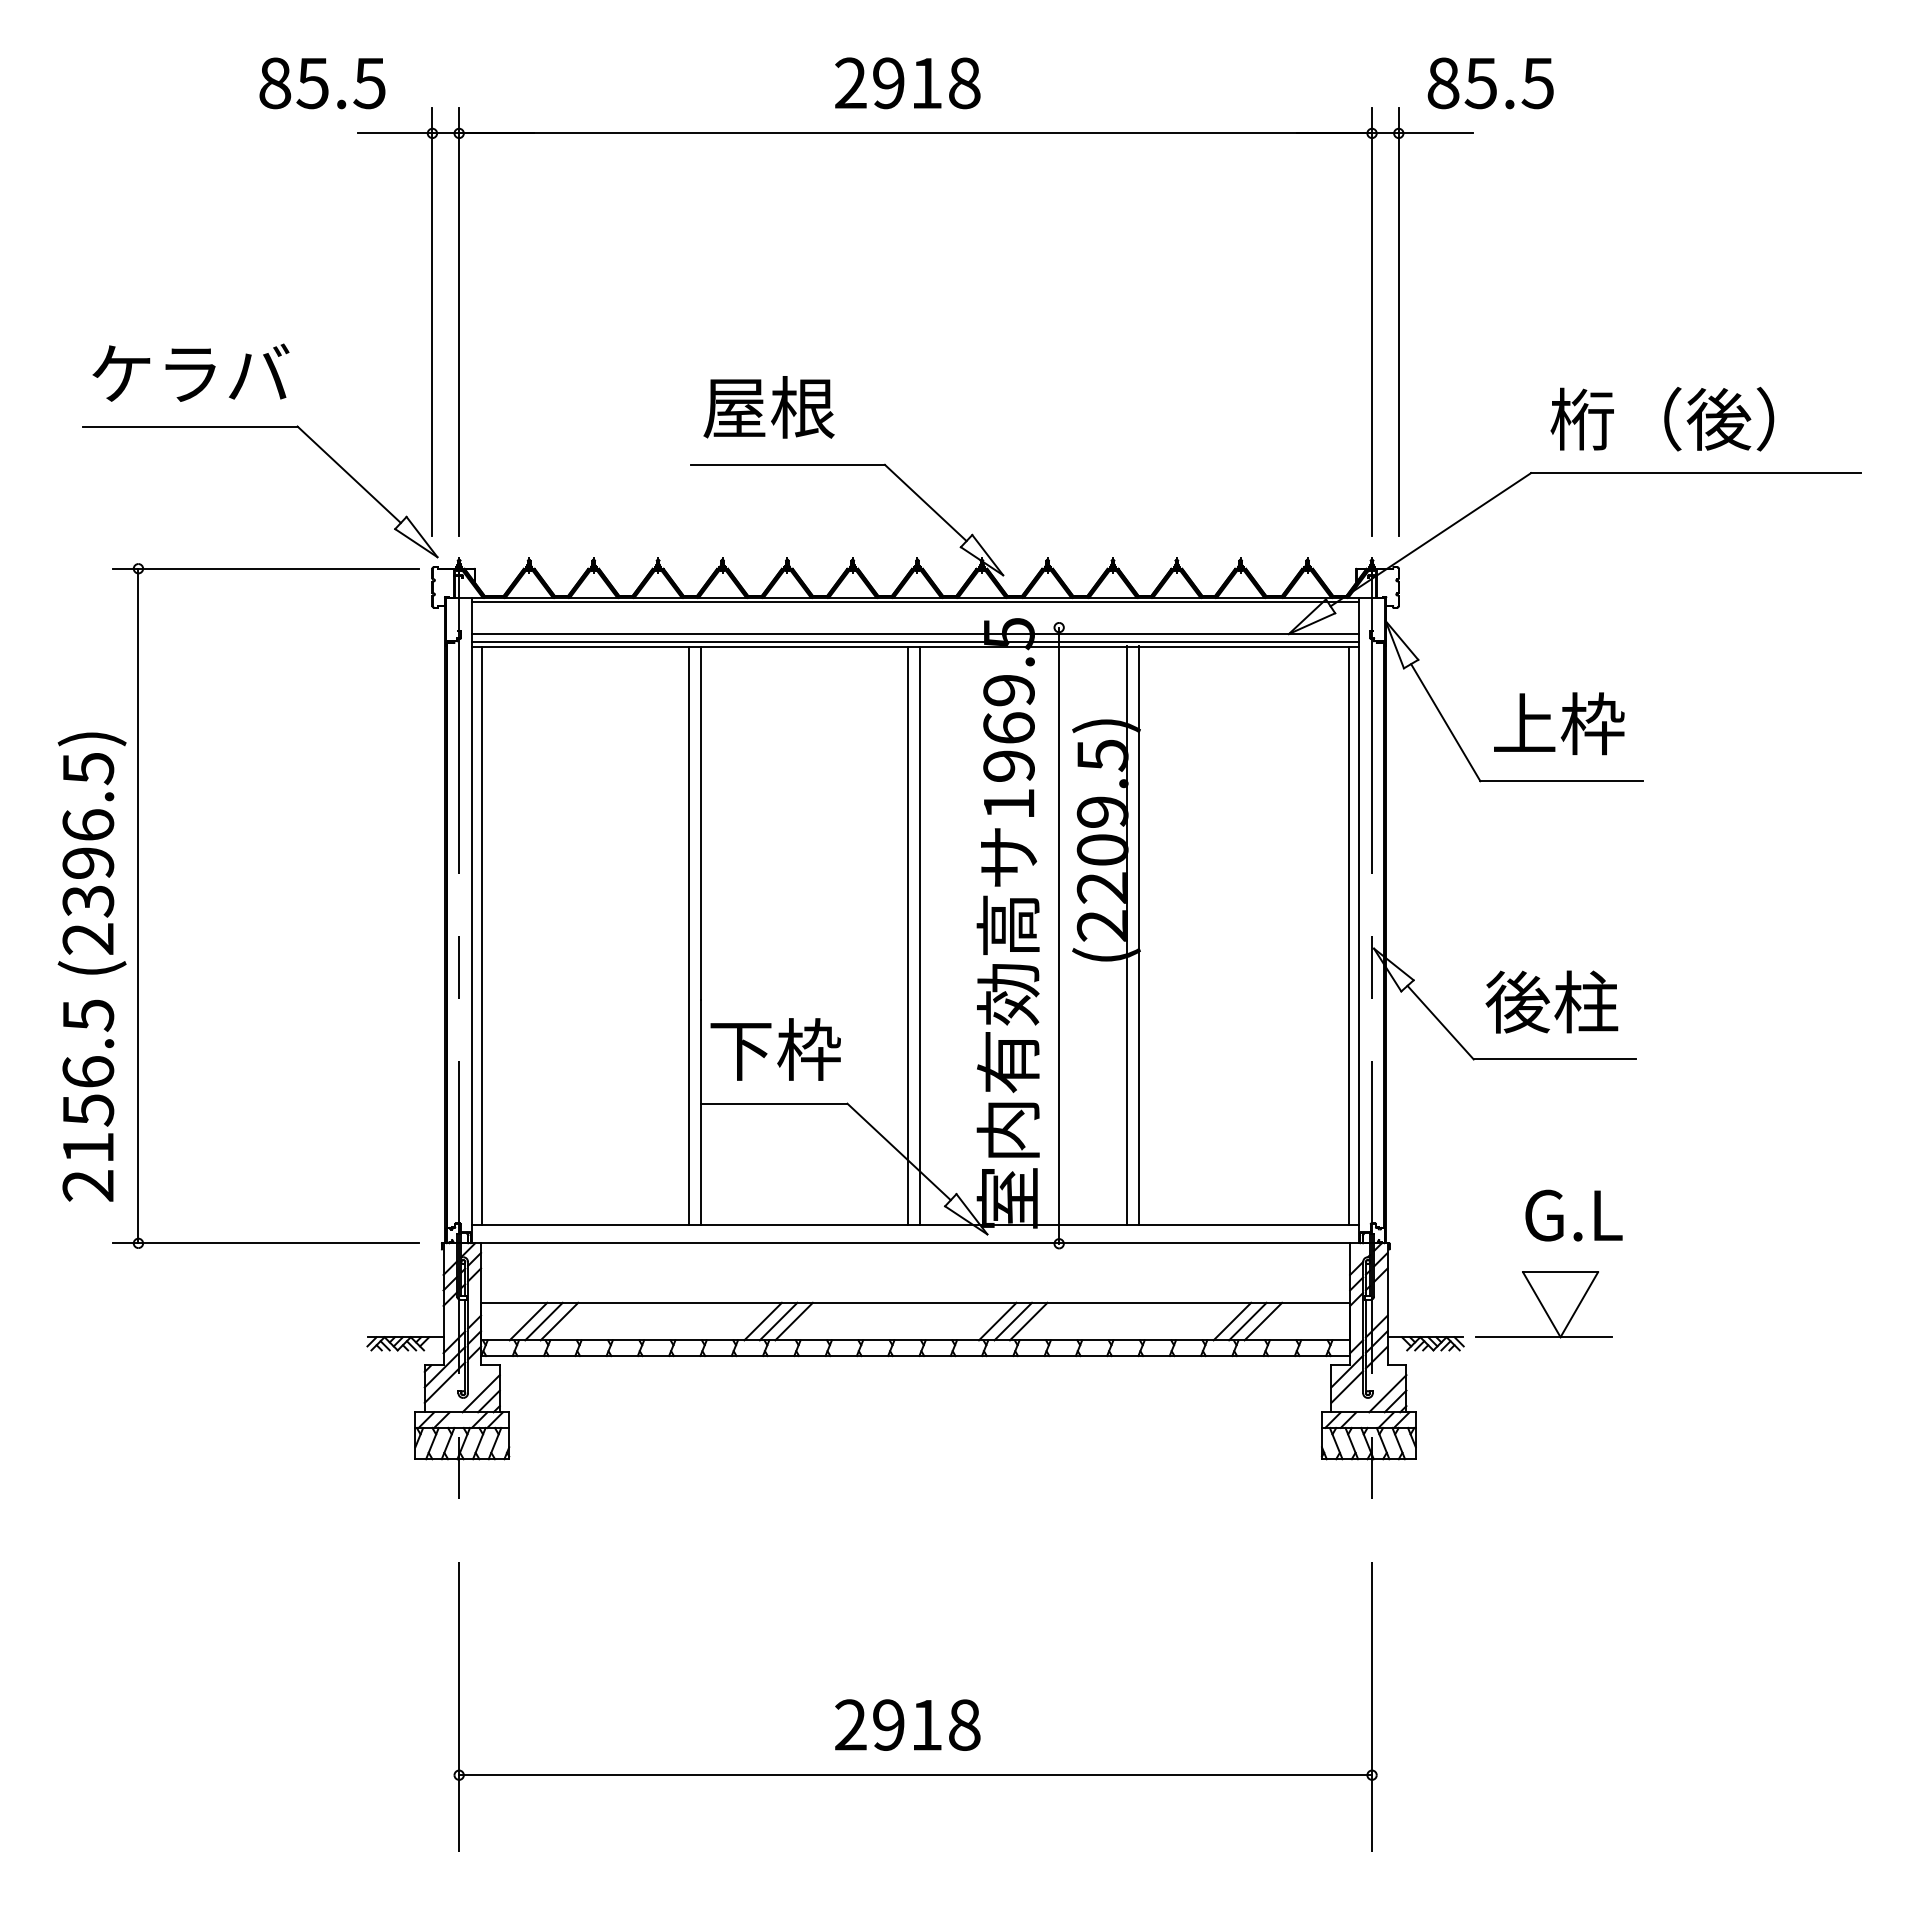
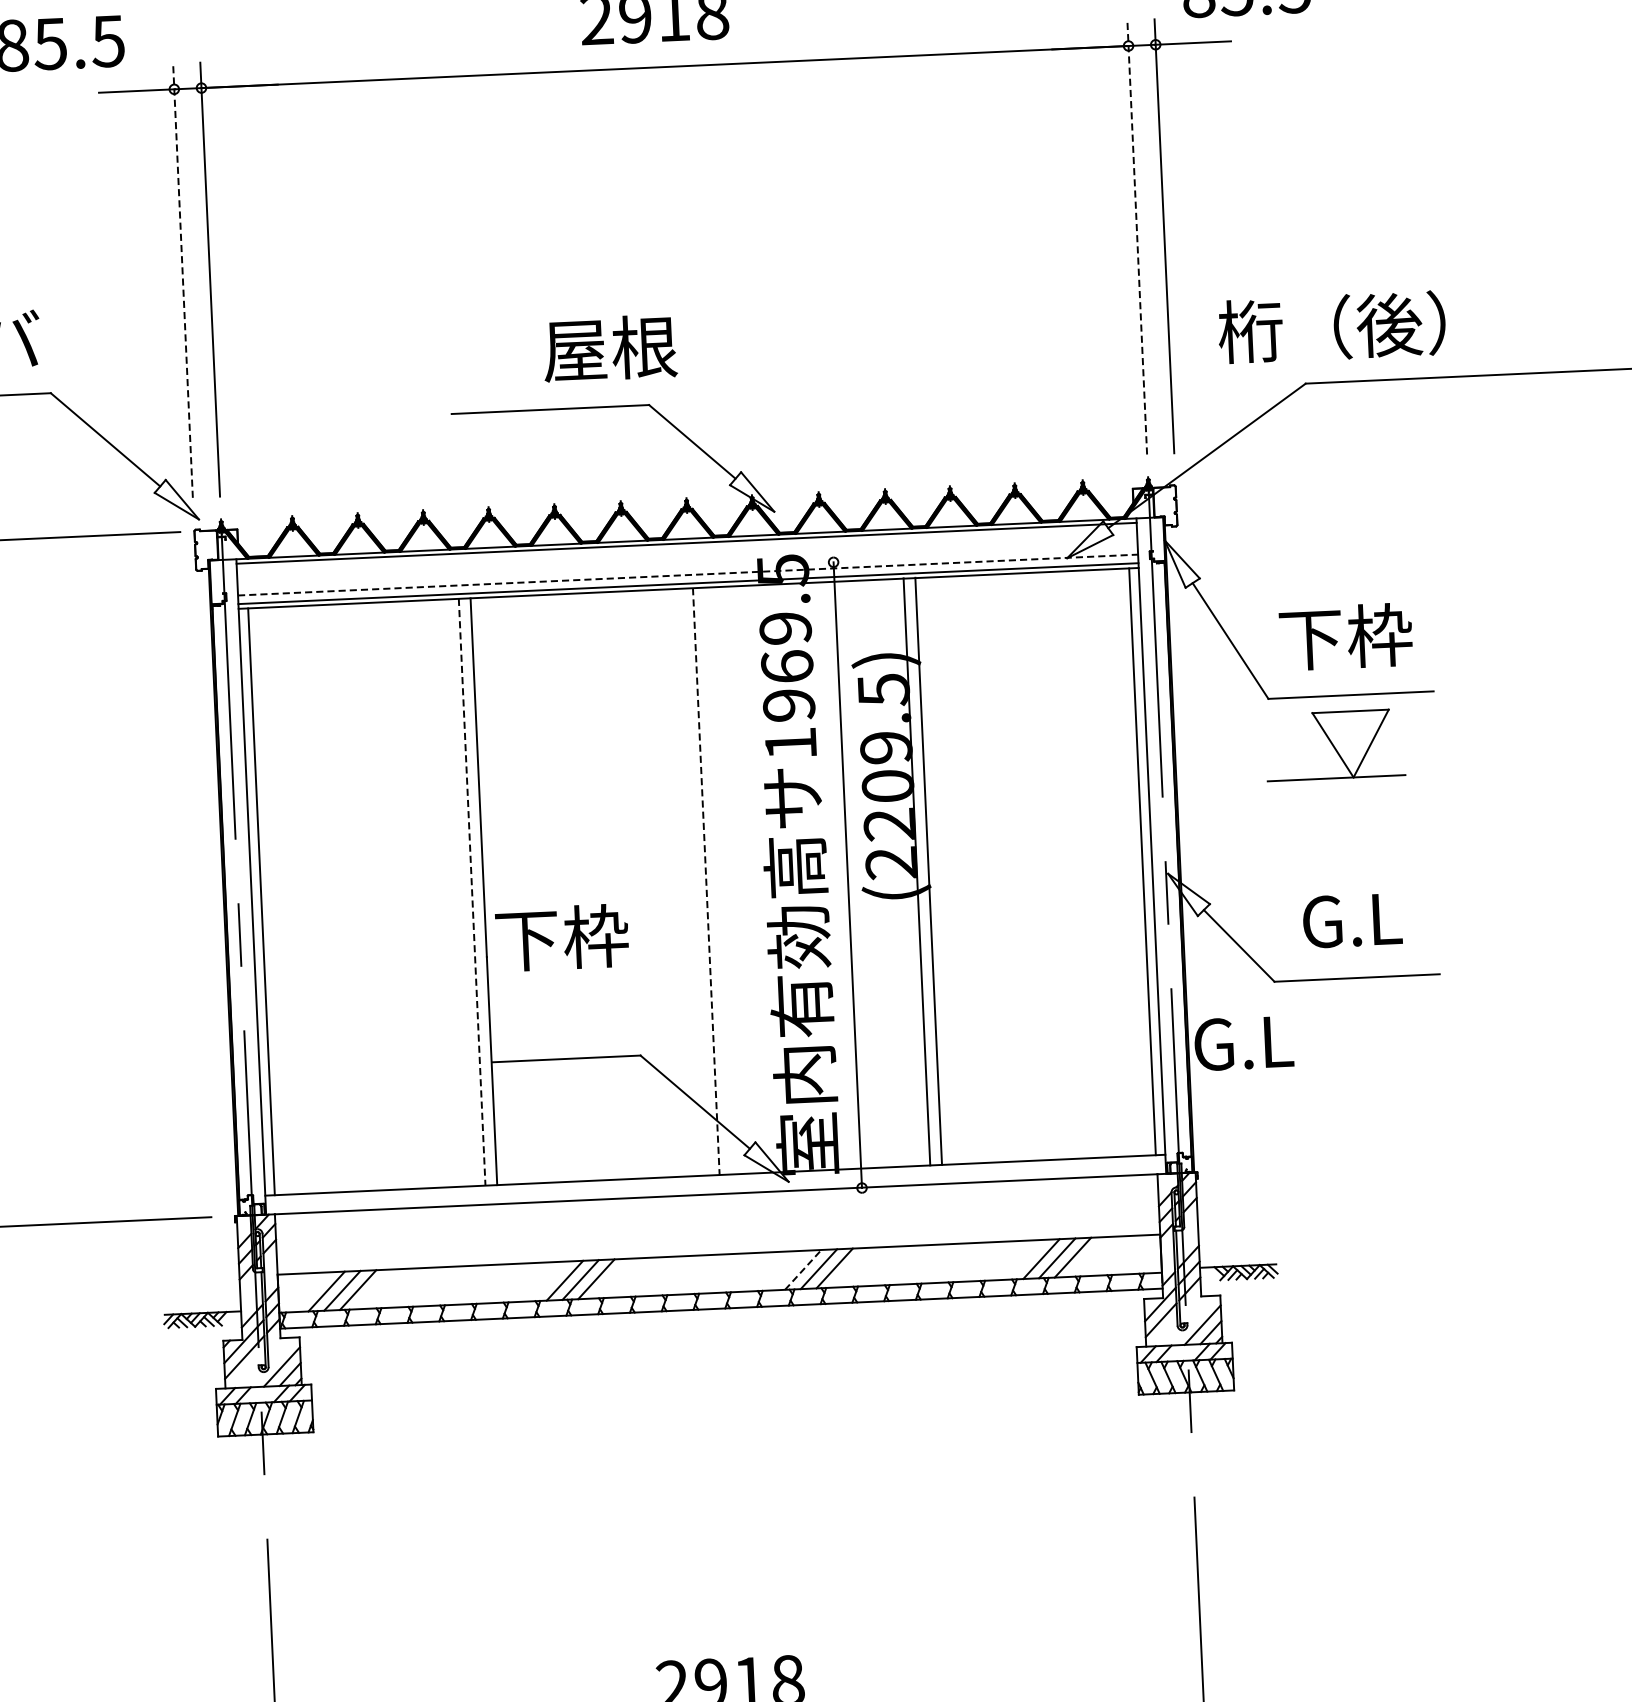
line: (432, 322) -> (183, 281), solid -> dashed
line: (1372, 322) -> (1137, 238), solid -> dashed
text: (768, 407) -> (609, 348), moved
text: (1662, 418) -> (1332, 326), moved
line: (916, 633) -> (688, 574), solid -> dashed
text: (1524, 724) -> (1310, 639), 上枠 -> 下枠
line: (689, 935) -> (472, 892), solid -> dashed
line: (908, 935) -> (694, 881), removed
line: (919, 935) -> (705, 881), solid -> dashed
text: (1551, 1001) -> (1350, 919), 後柱 -> G.L
text: (775, 1049) -> (561, 937), moved
text: (1573, 1215) -> (1243, 1043), moved
part: (1543, 1304) -> (1334, 745), moved
line: (997, 1321) -> (802, 1269), solid -> dashed

